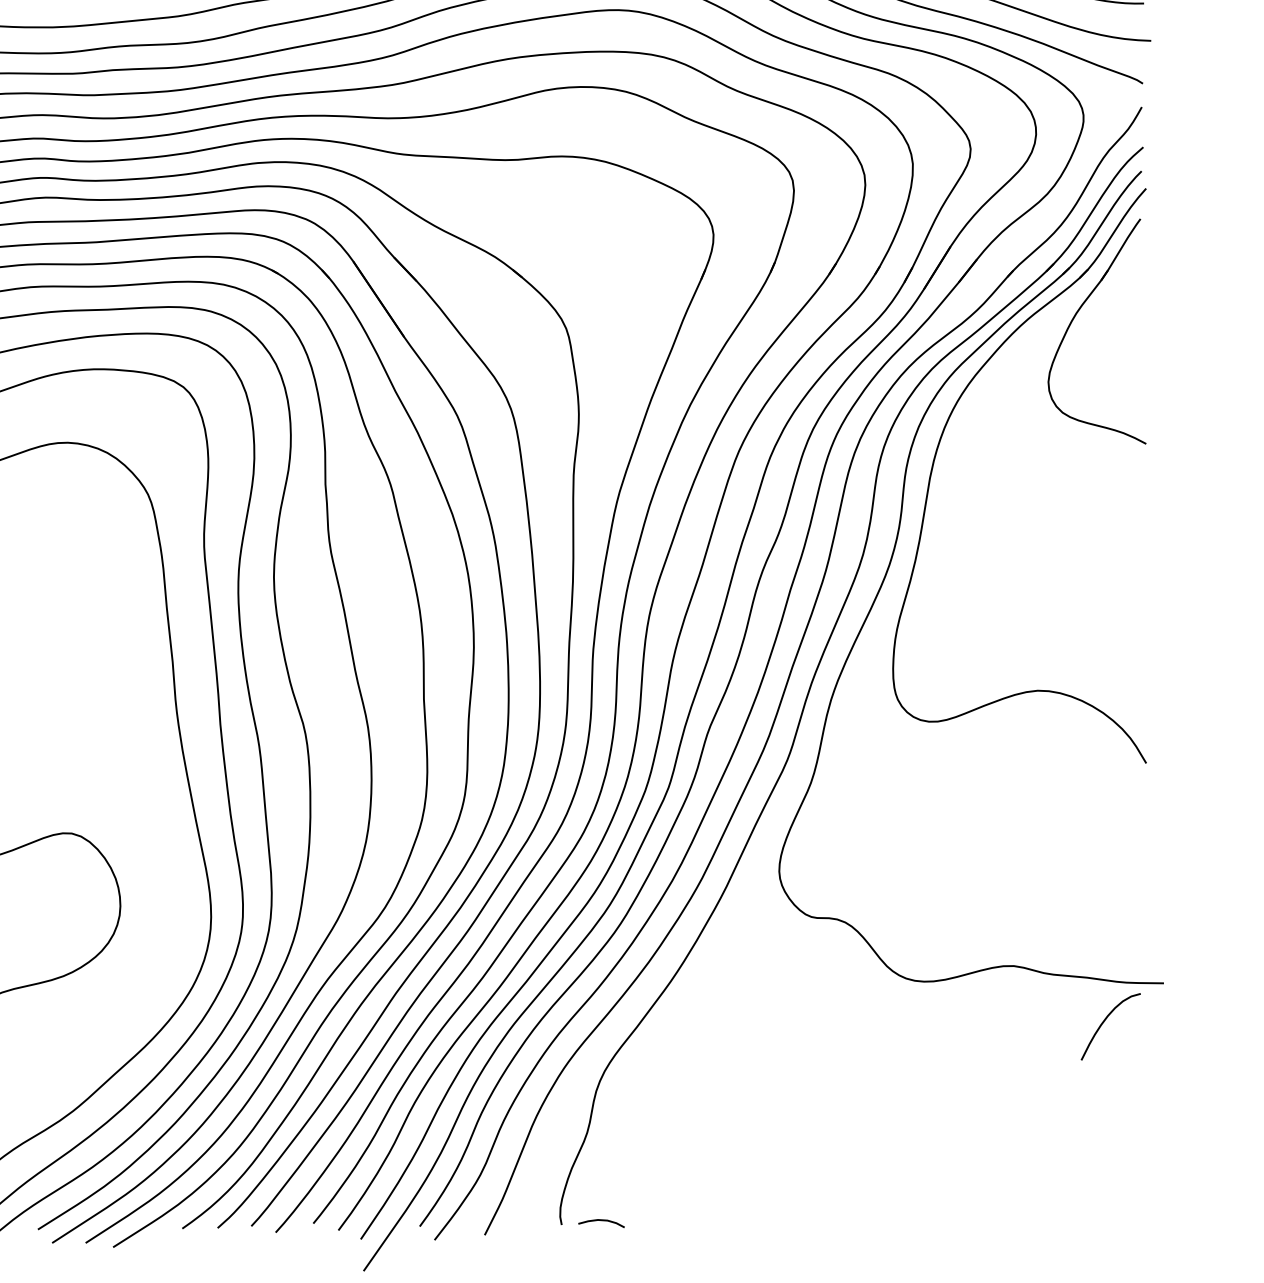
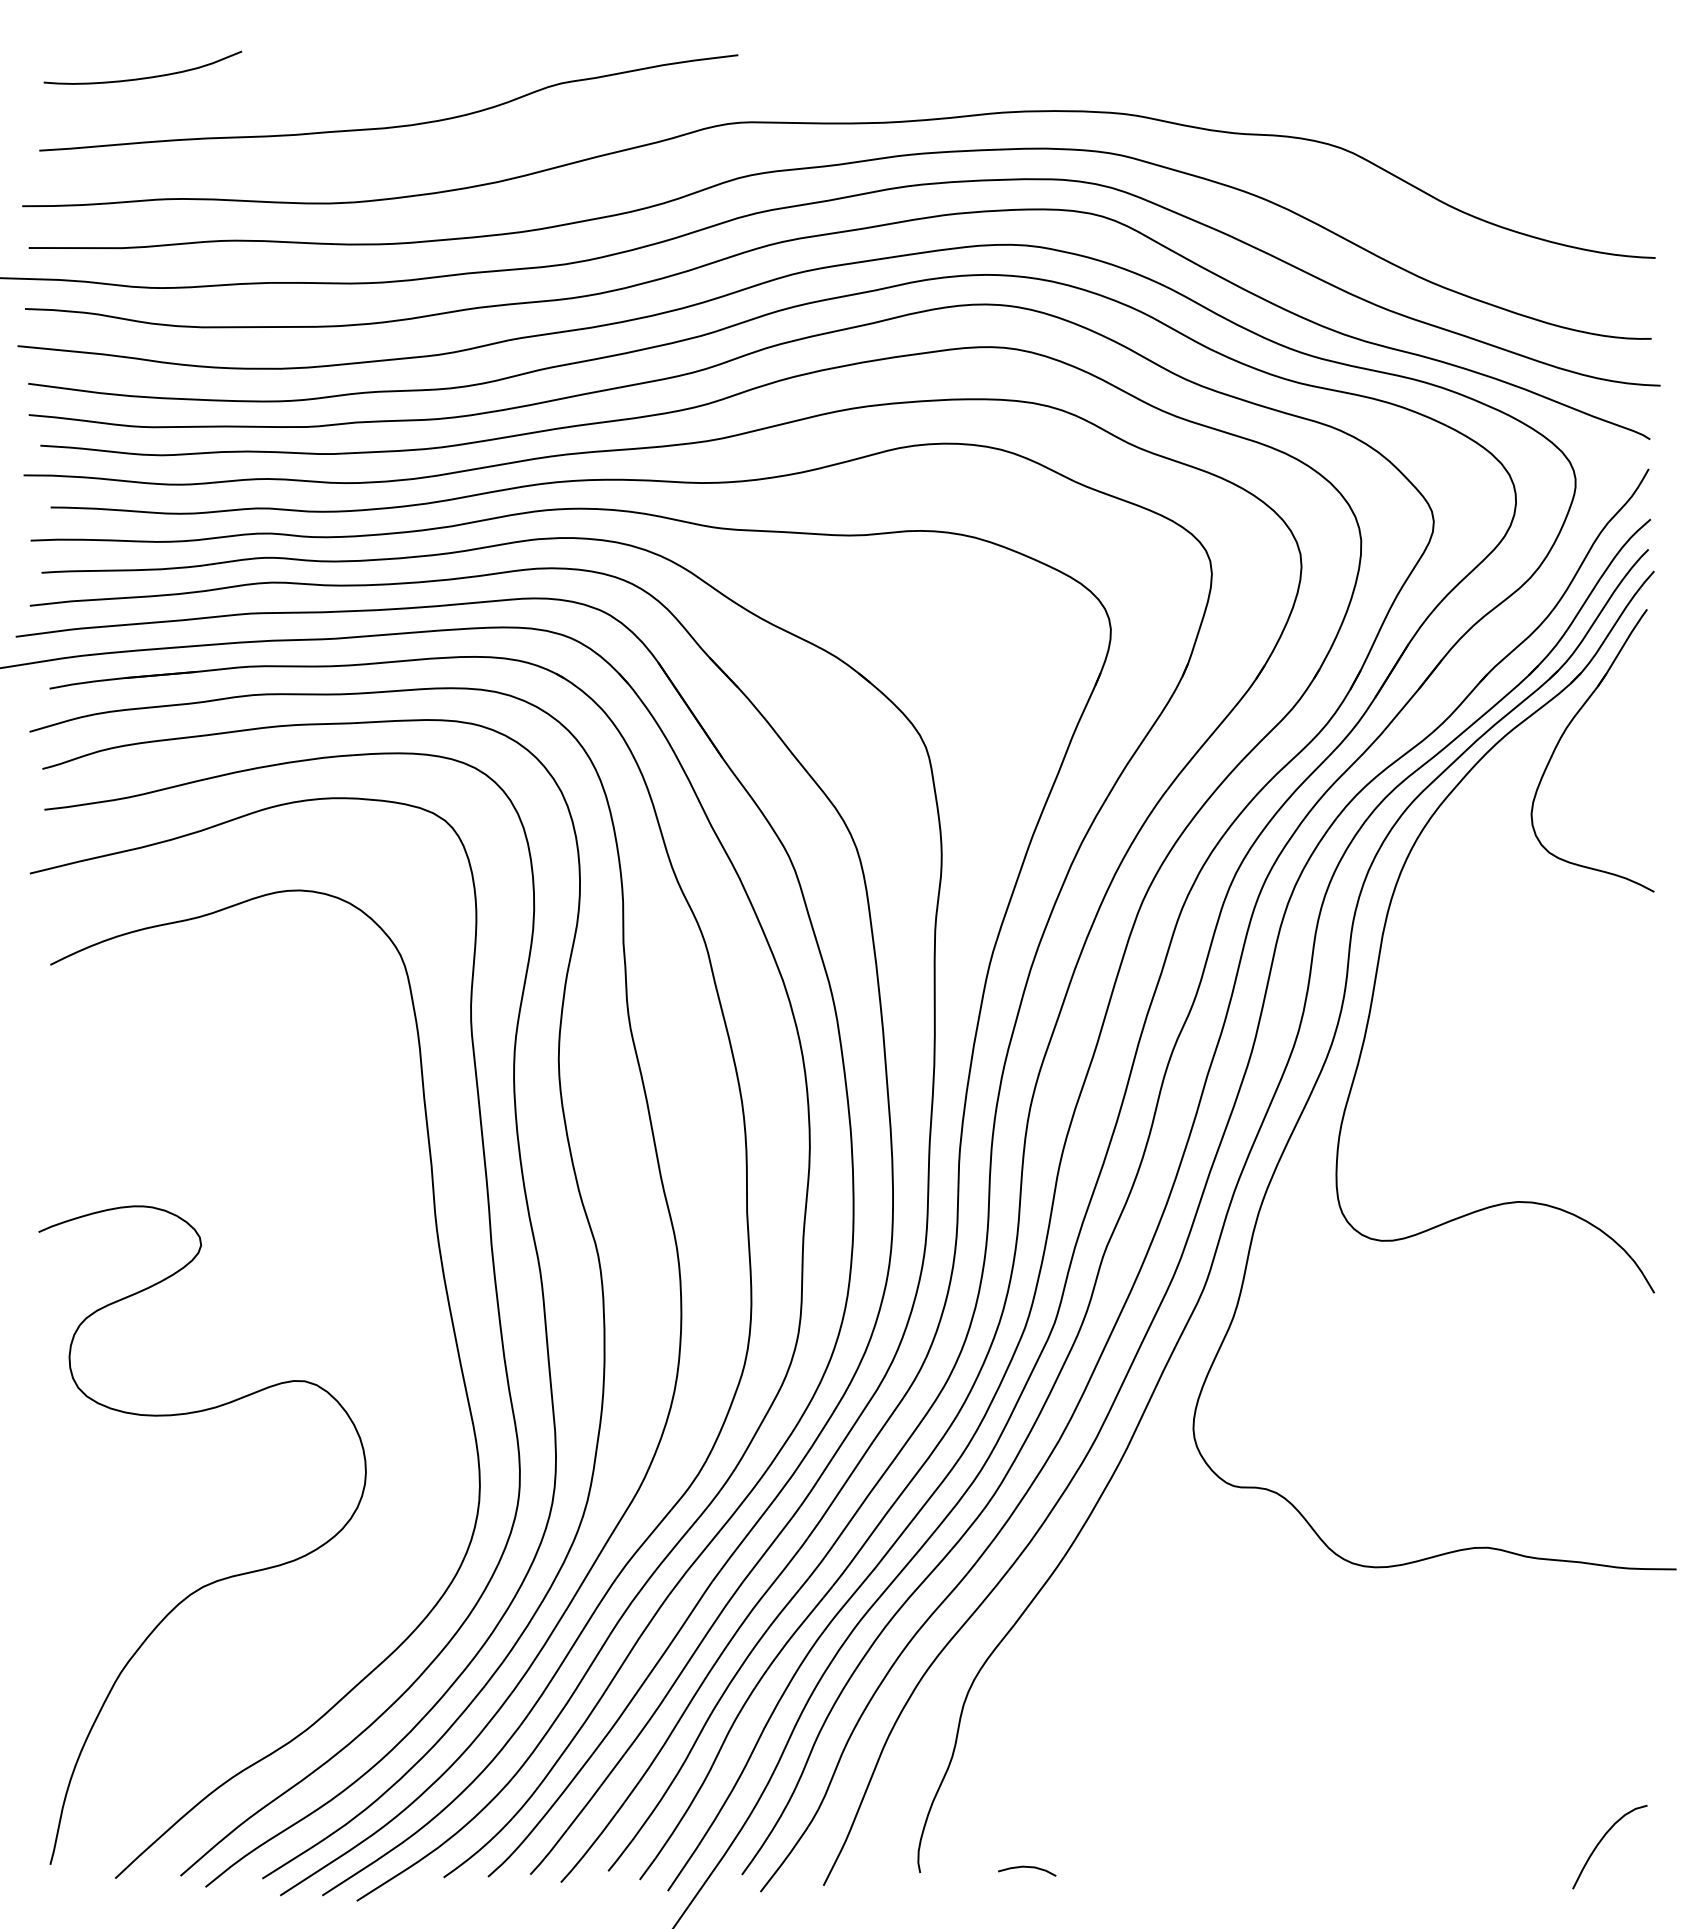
curve: (1104, 1021) -> (1602, 1840), moved
curve: (601, 1220) -> (1027, 1867), moved

